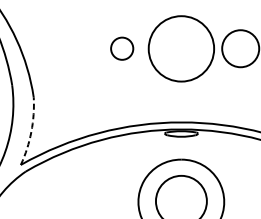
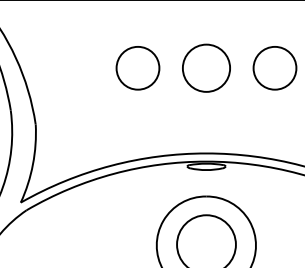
circle: (121, 48) -> (137, 67), size x1.67
circle: (181, 48) -> (206, 67), size x0.62
arc: (30, 131) -> (32, 164), dashed -> solid

